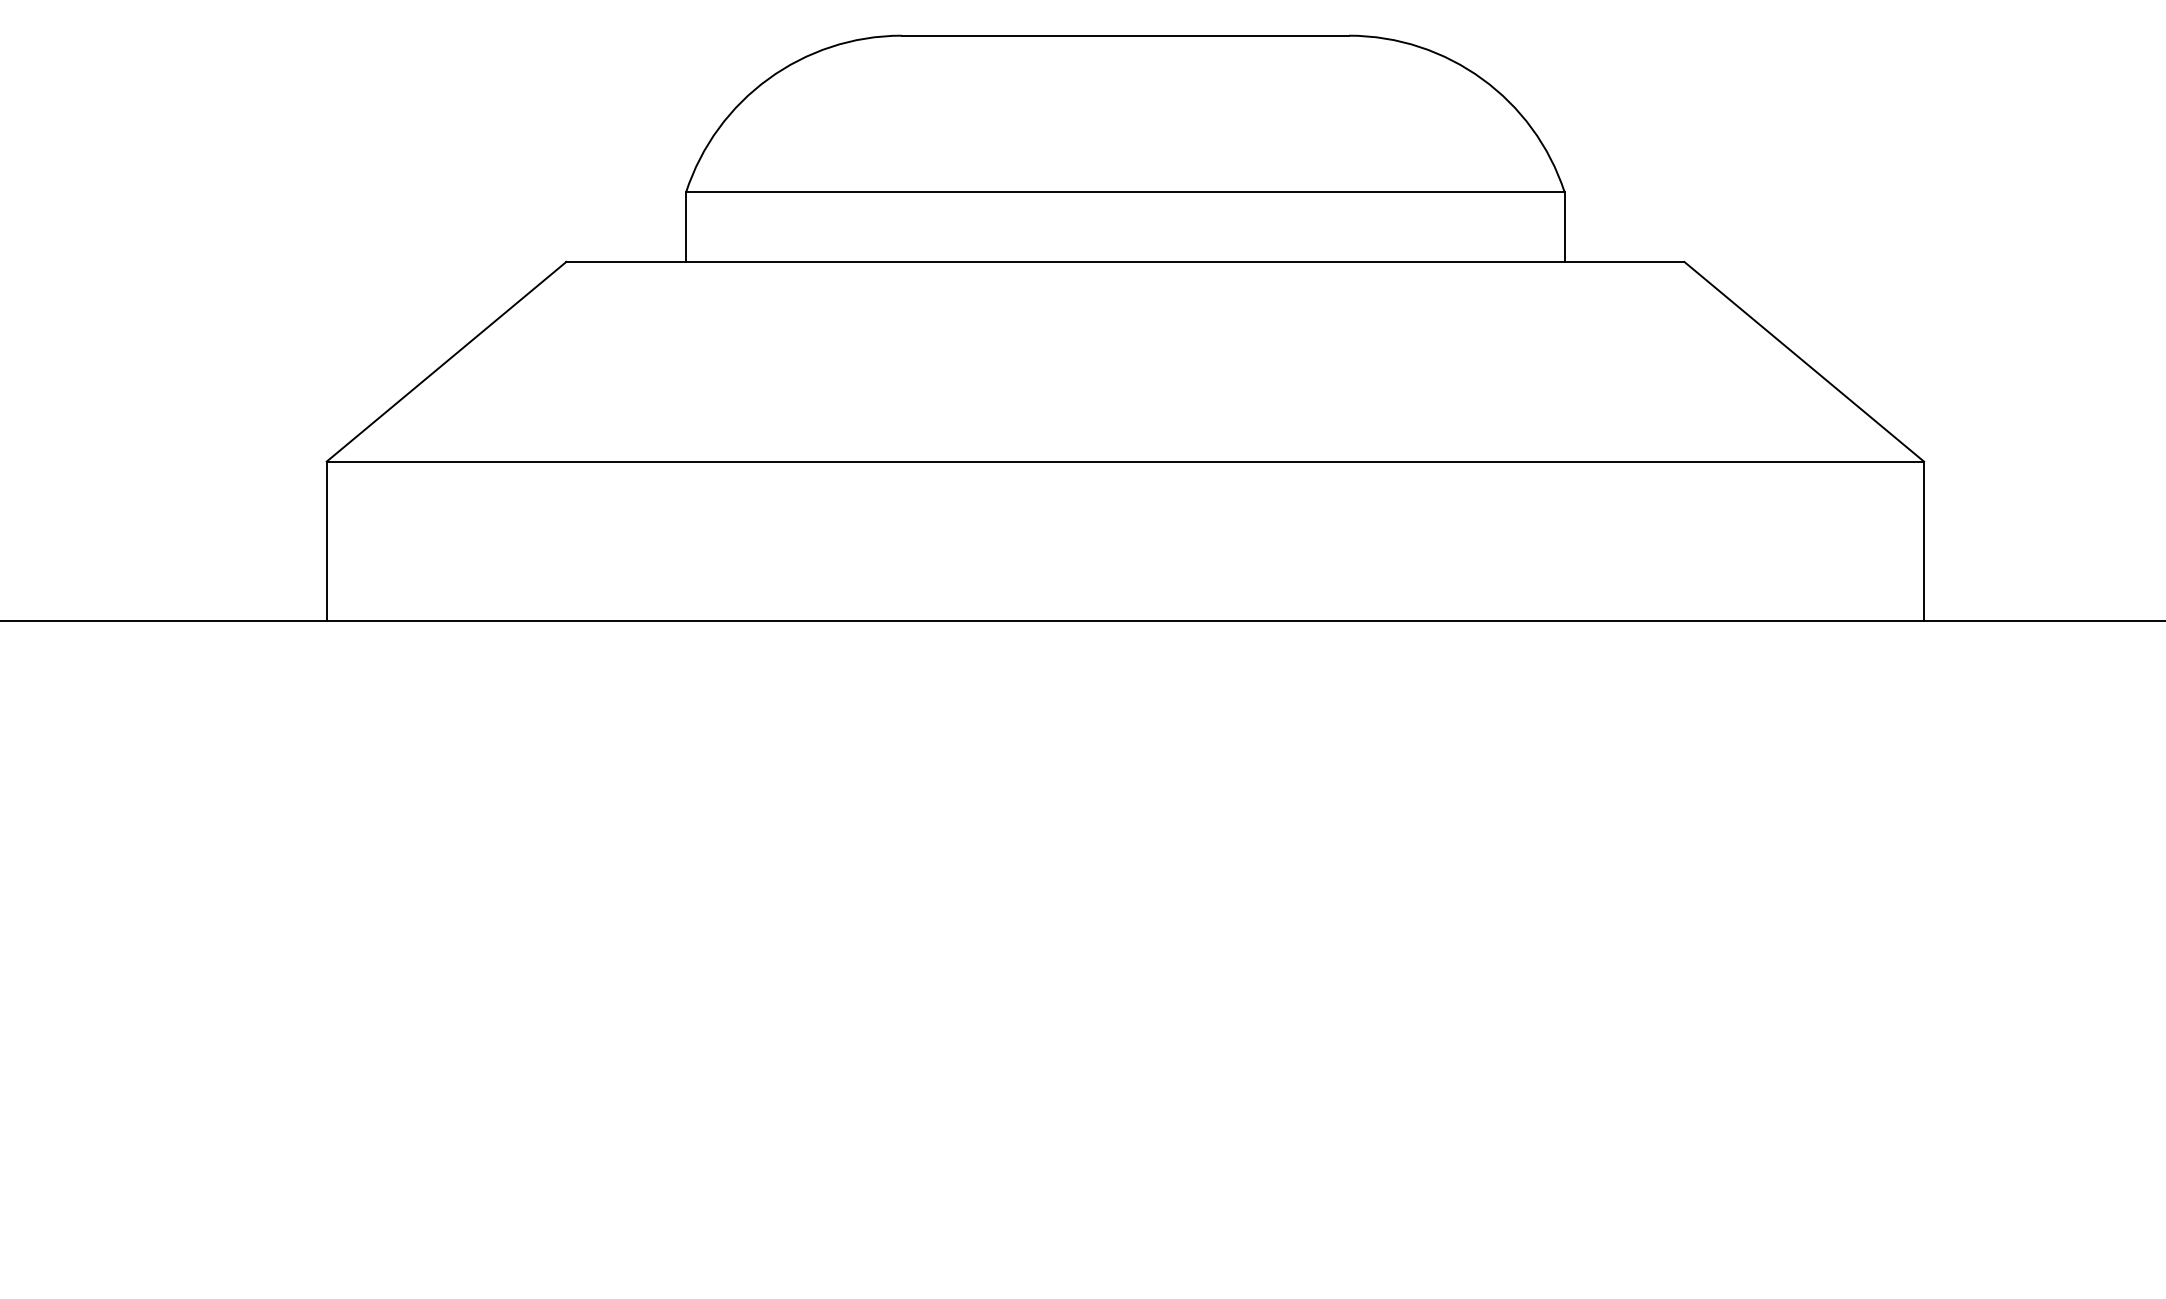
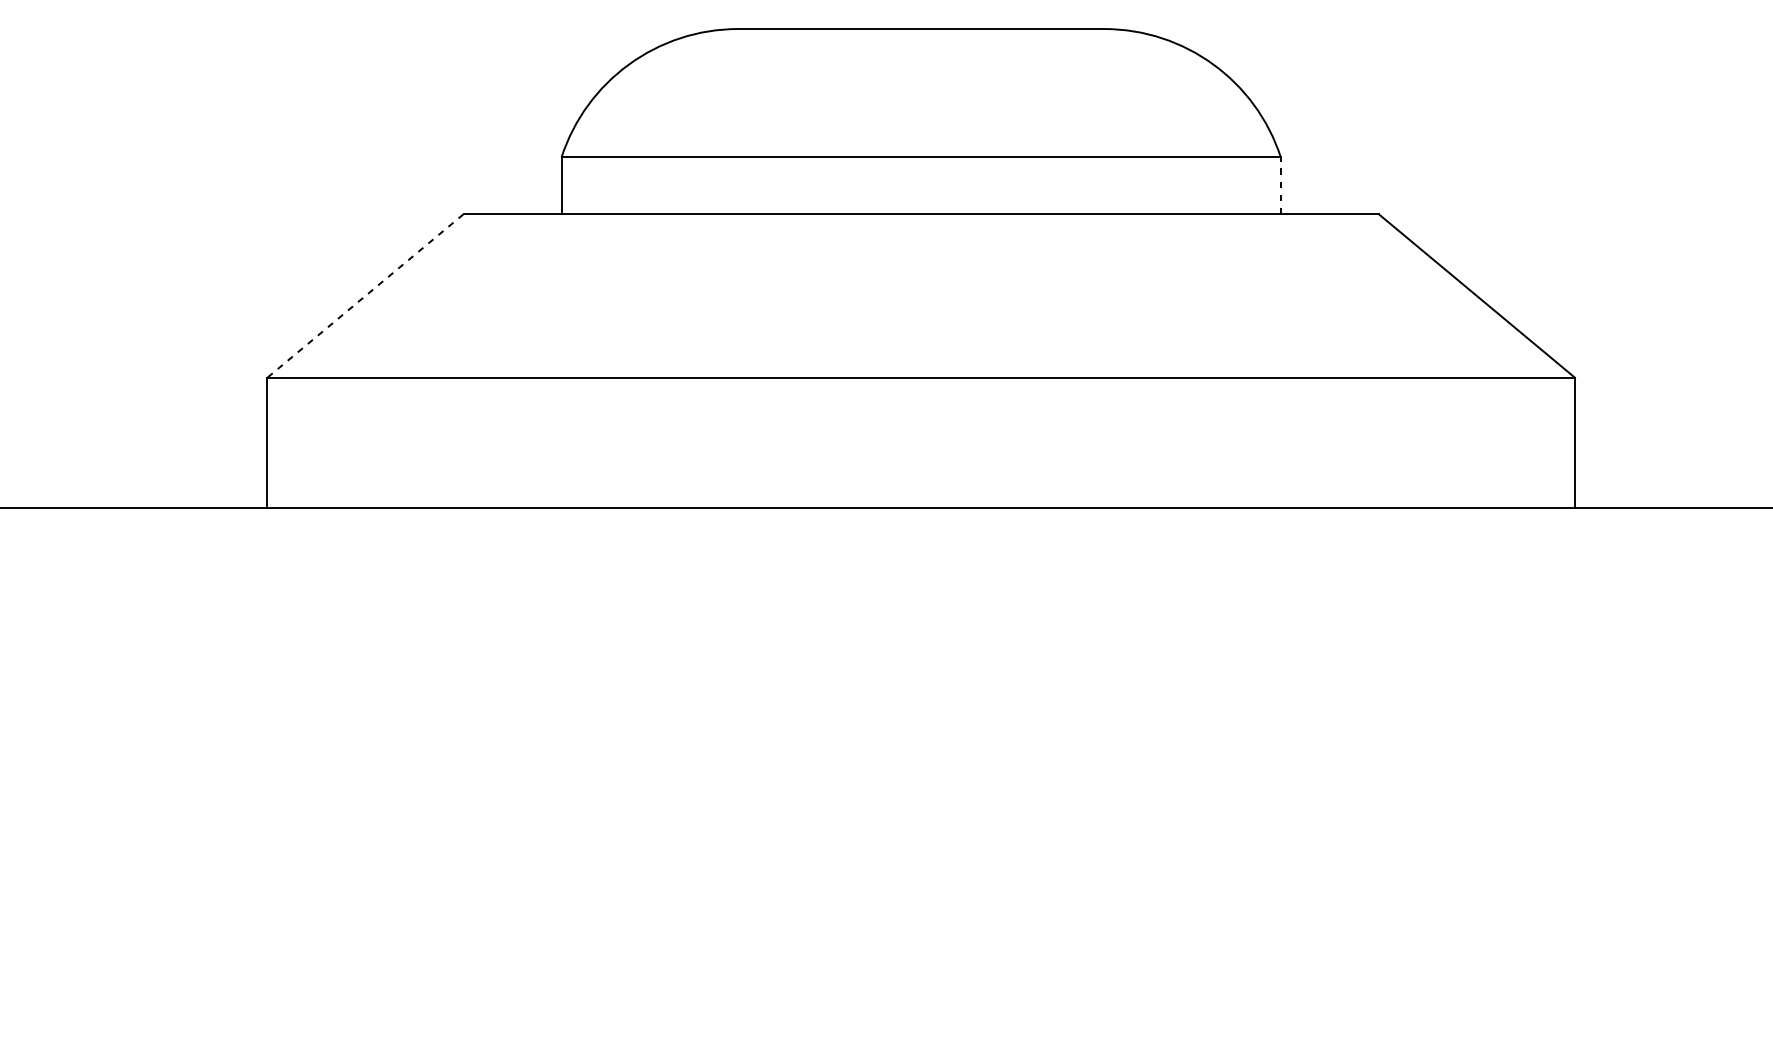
line: (1564, 227) -> (1280, 186), solid -> dashed
line: (446, 361) -> (365, 295), solid -> dashed

